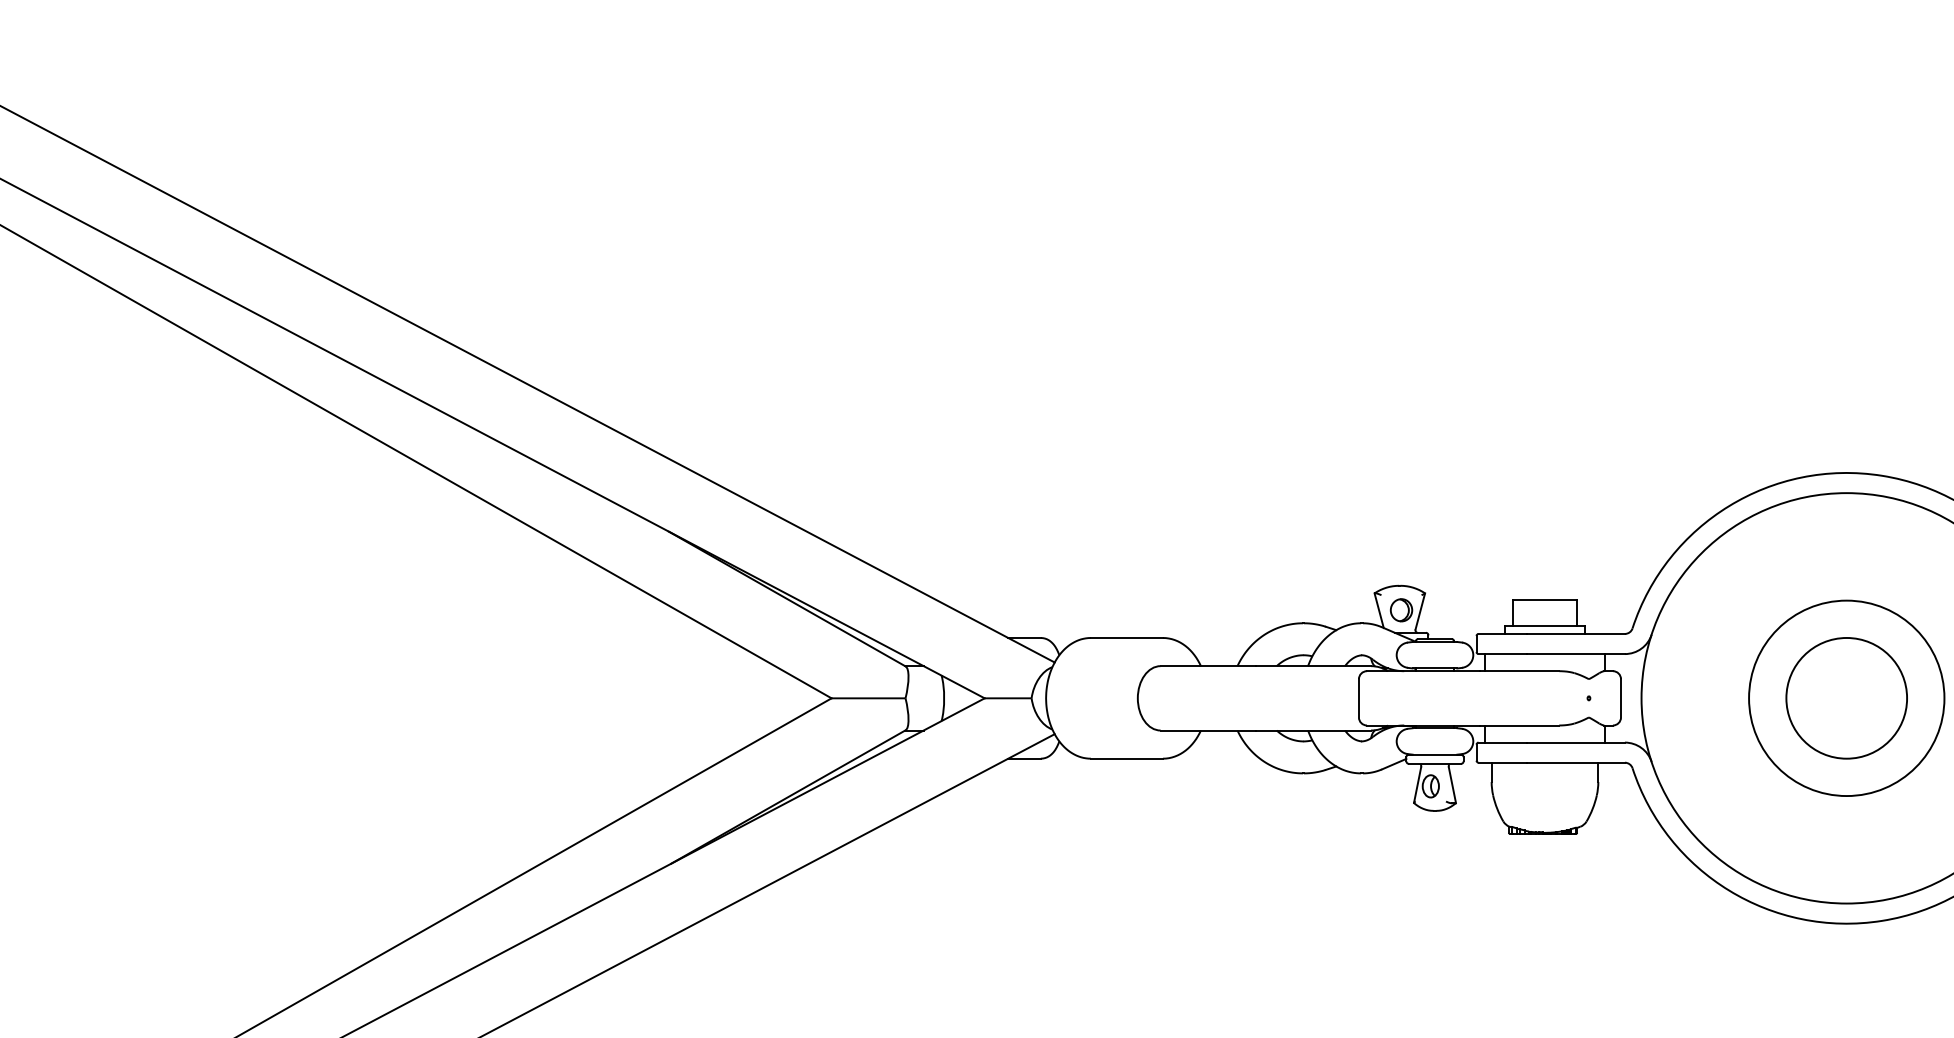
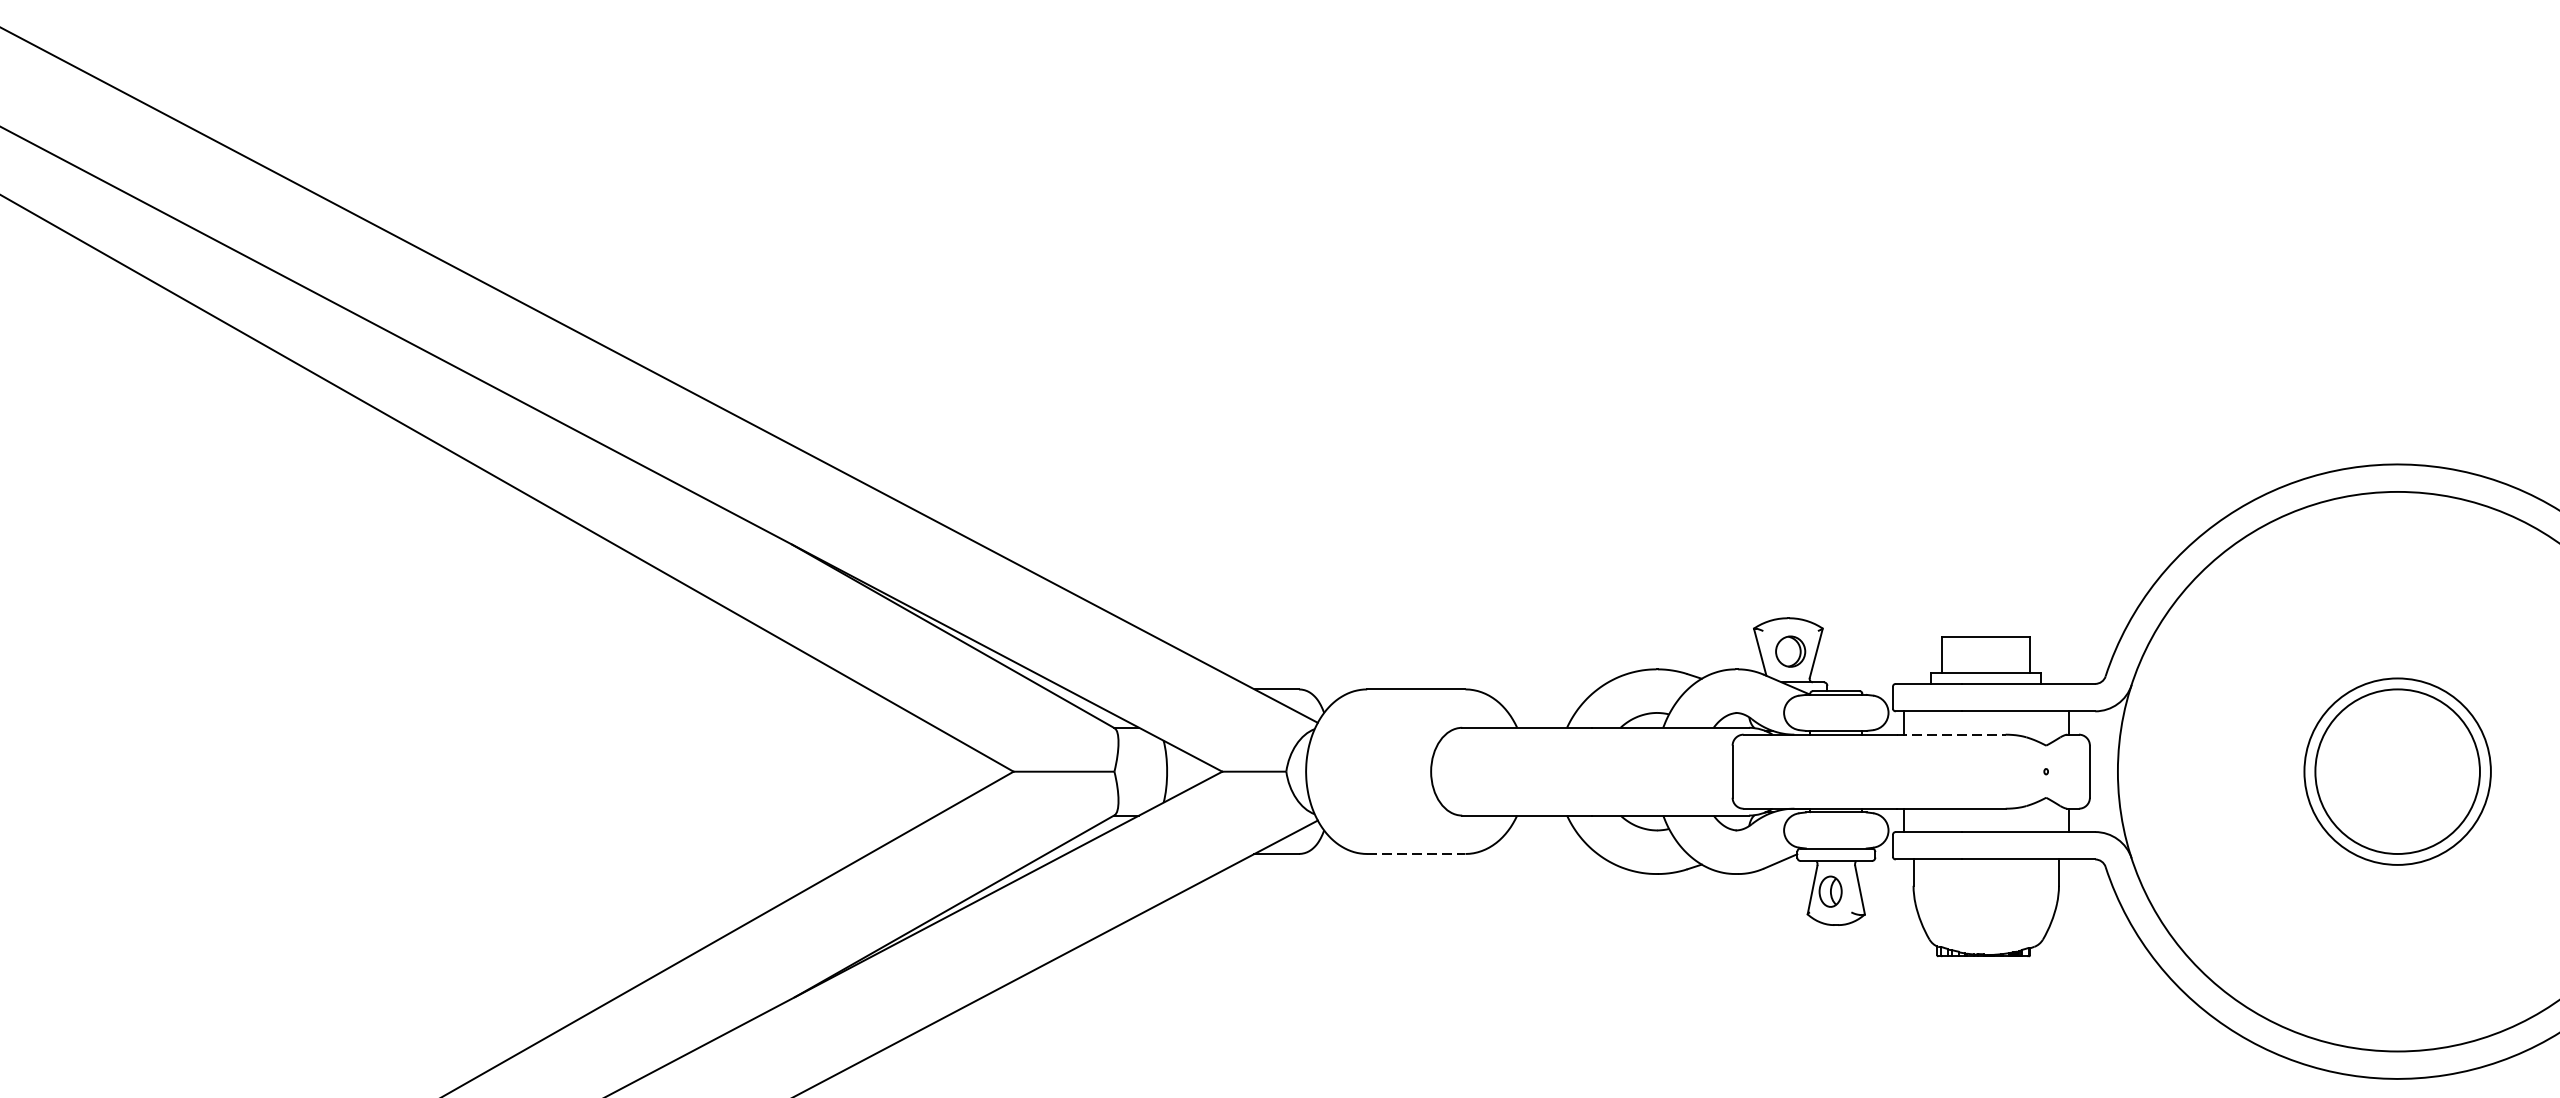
line: (1519, 671) -> (1951, 735), solid -> dashed
circle: (1846, 698) -> (2397, 771), size x0.7
line: (1127, 758) -> (1417, 853), solid -> dashed

